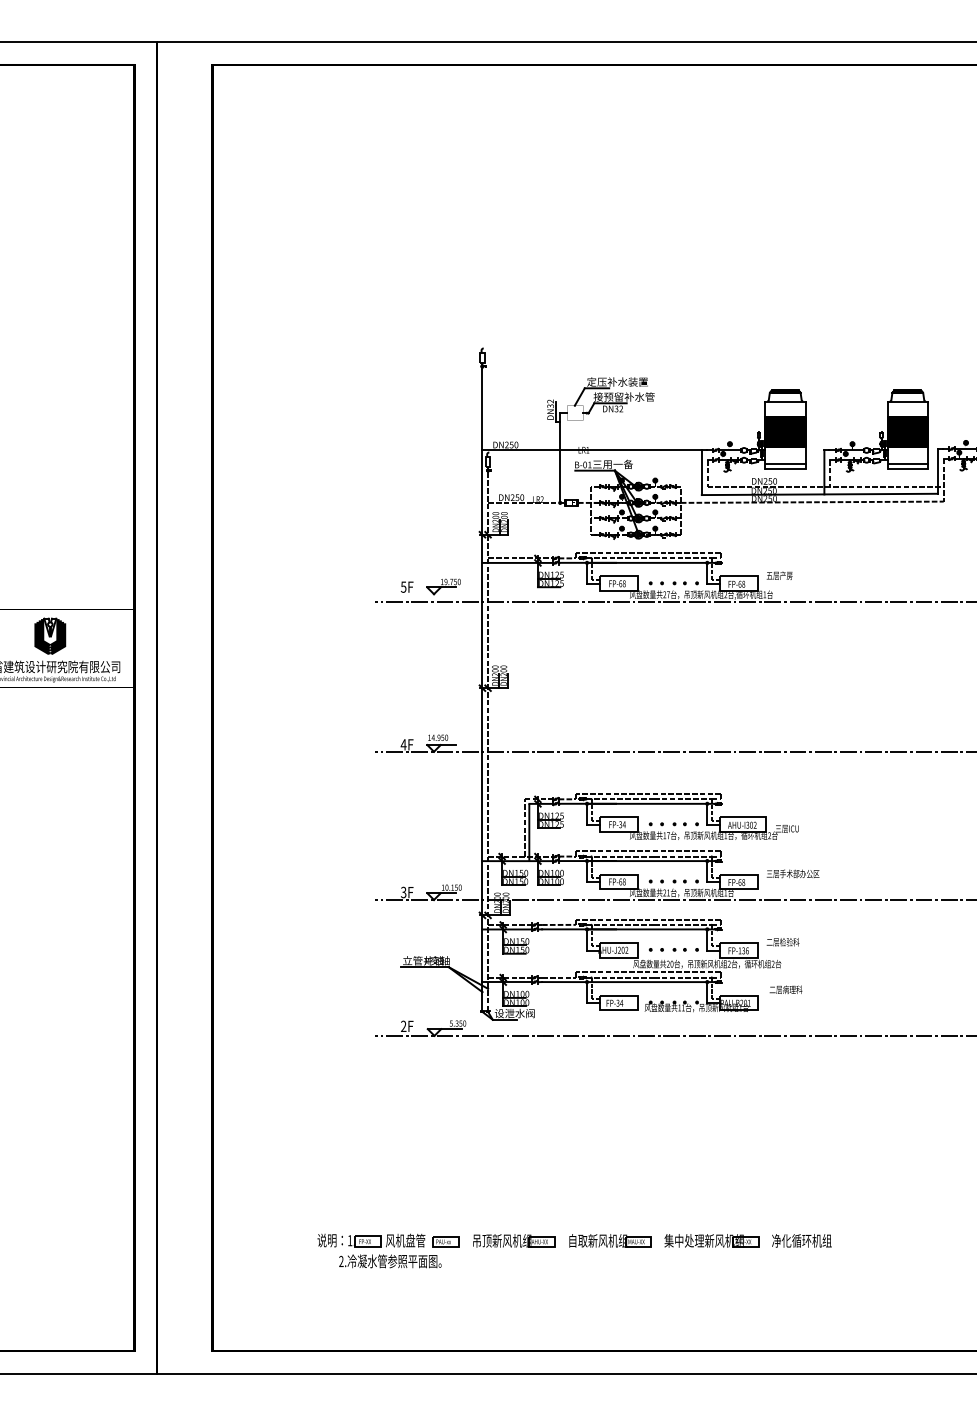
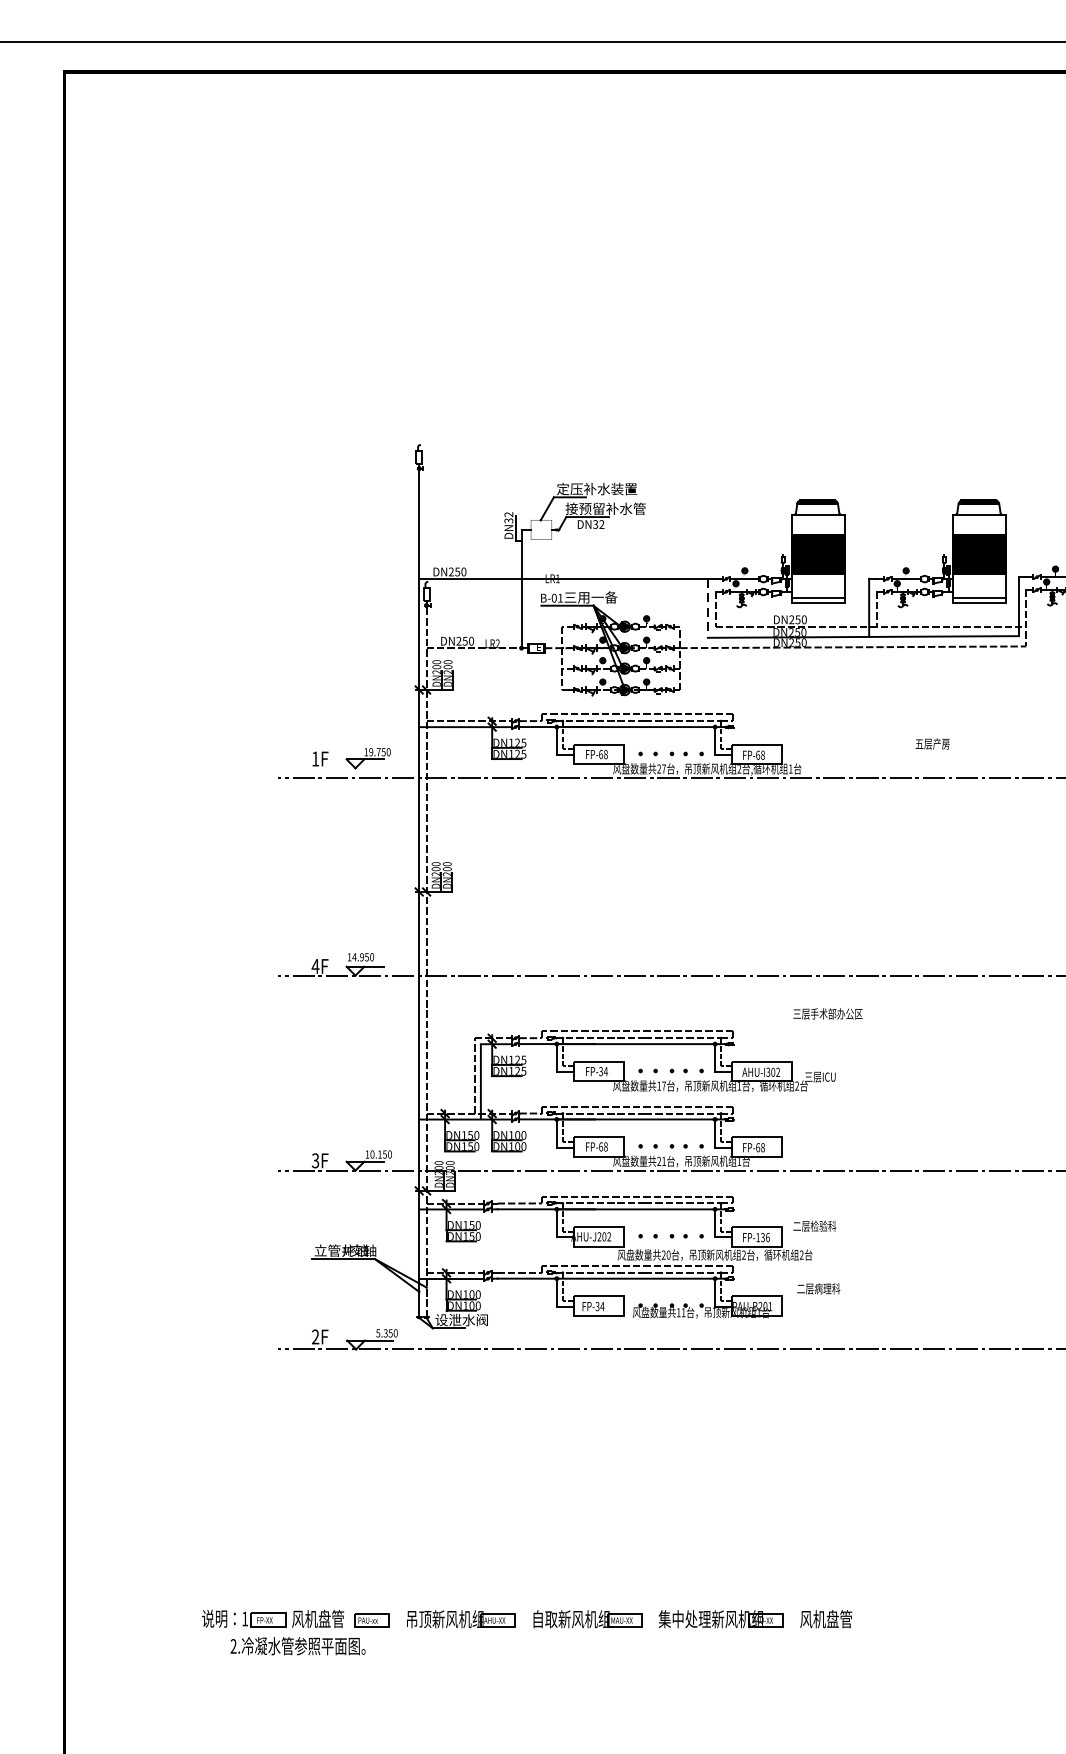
line: (701, 473) -> (707, 609), solid -> dashed
text: (779, 575) -> (932, 743), moved
text: (403, 586) -> (315, 758), 5F -> 1F
text: (792, 873) -> (827, 1013), moved
text: (801, 1240) -> (839, 1618), 净化循环机组 -> 风机盘管

